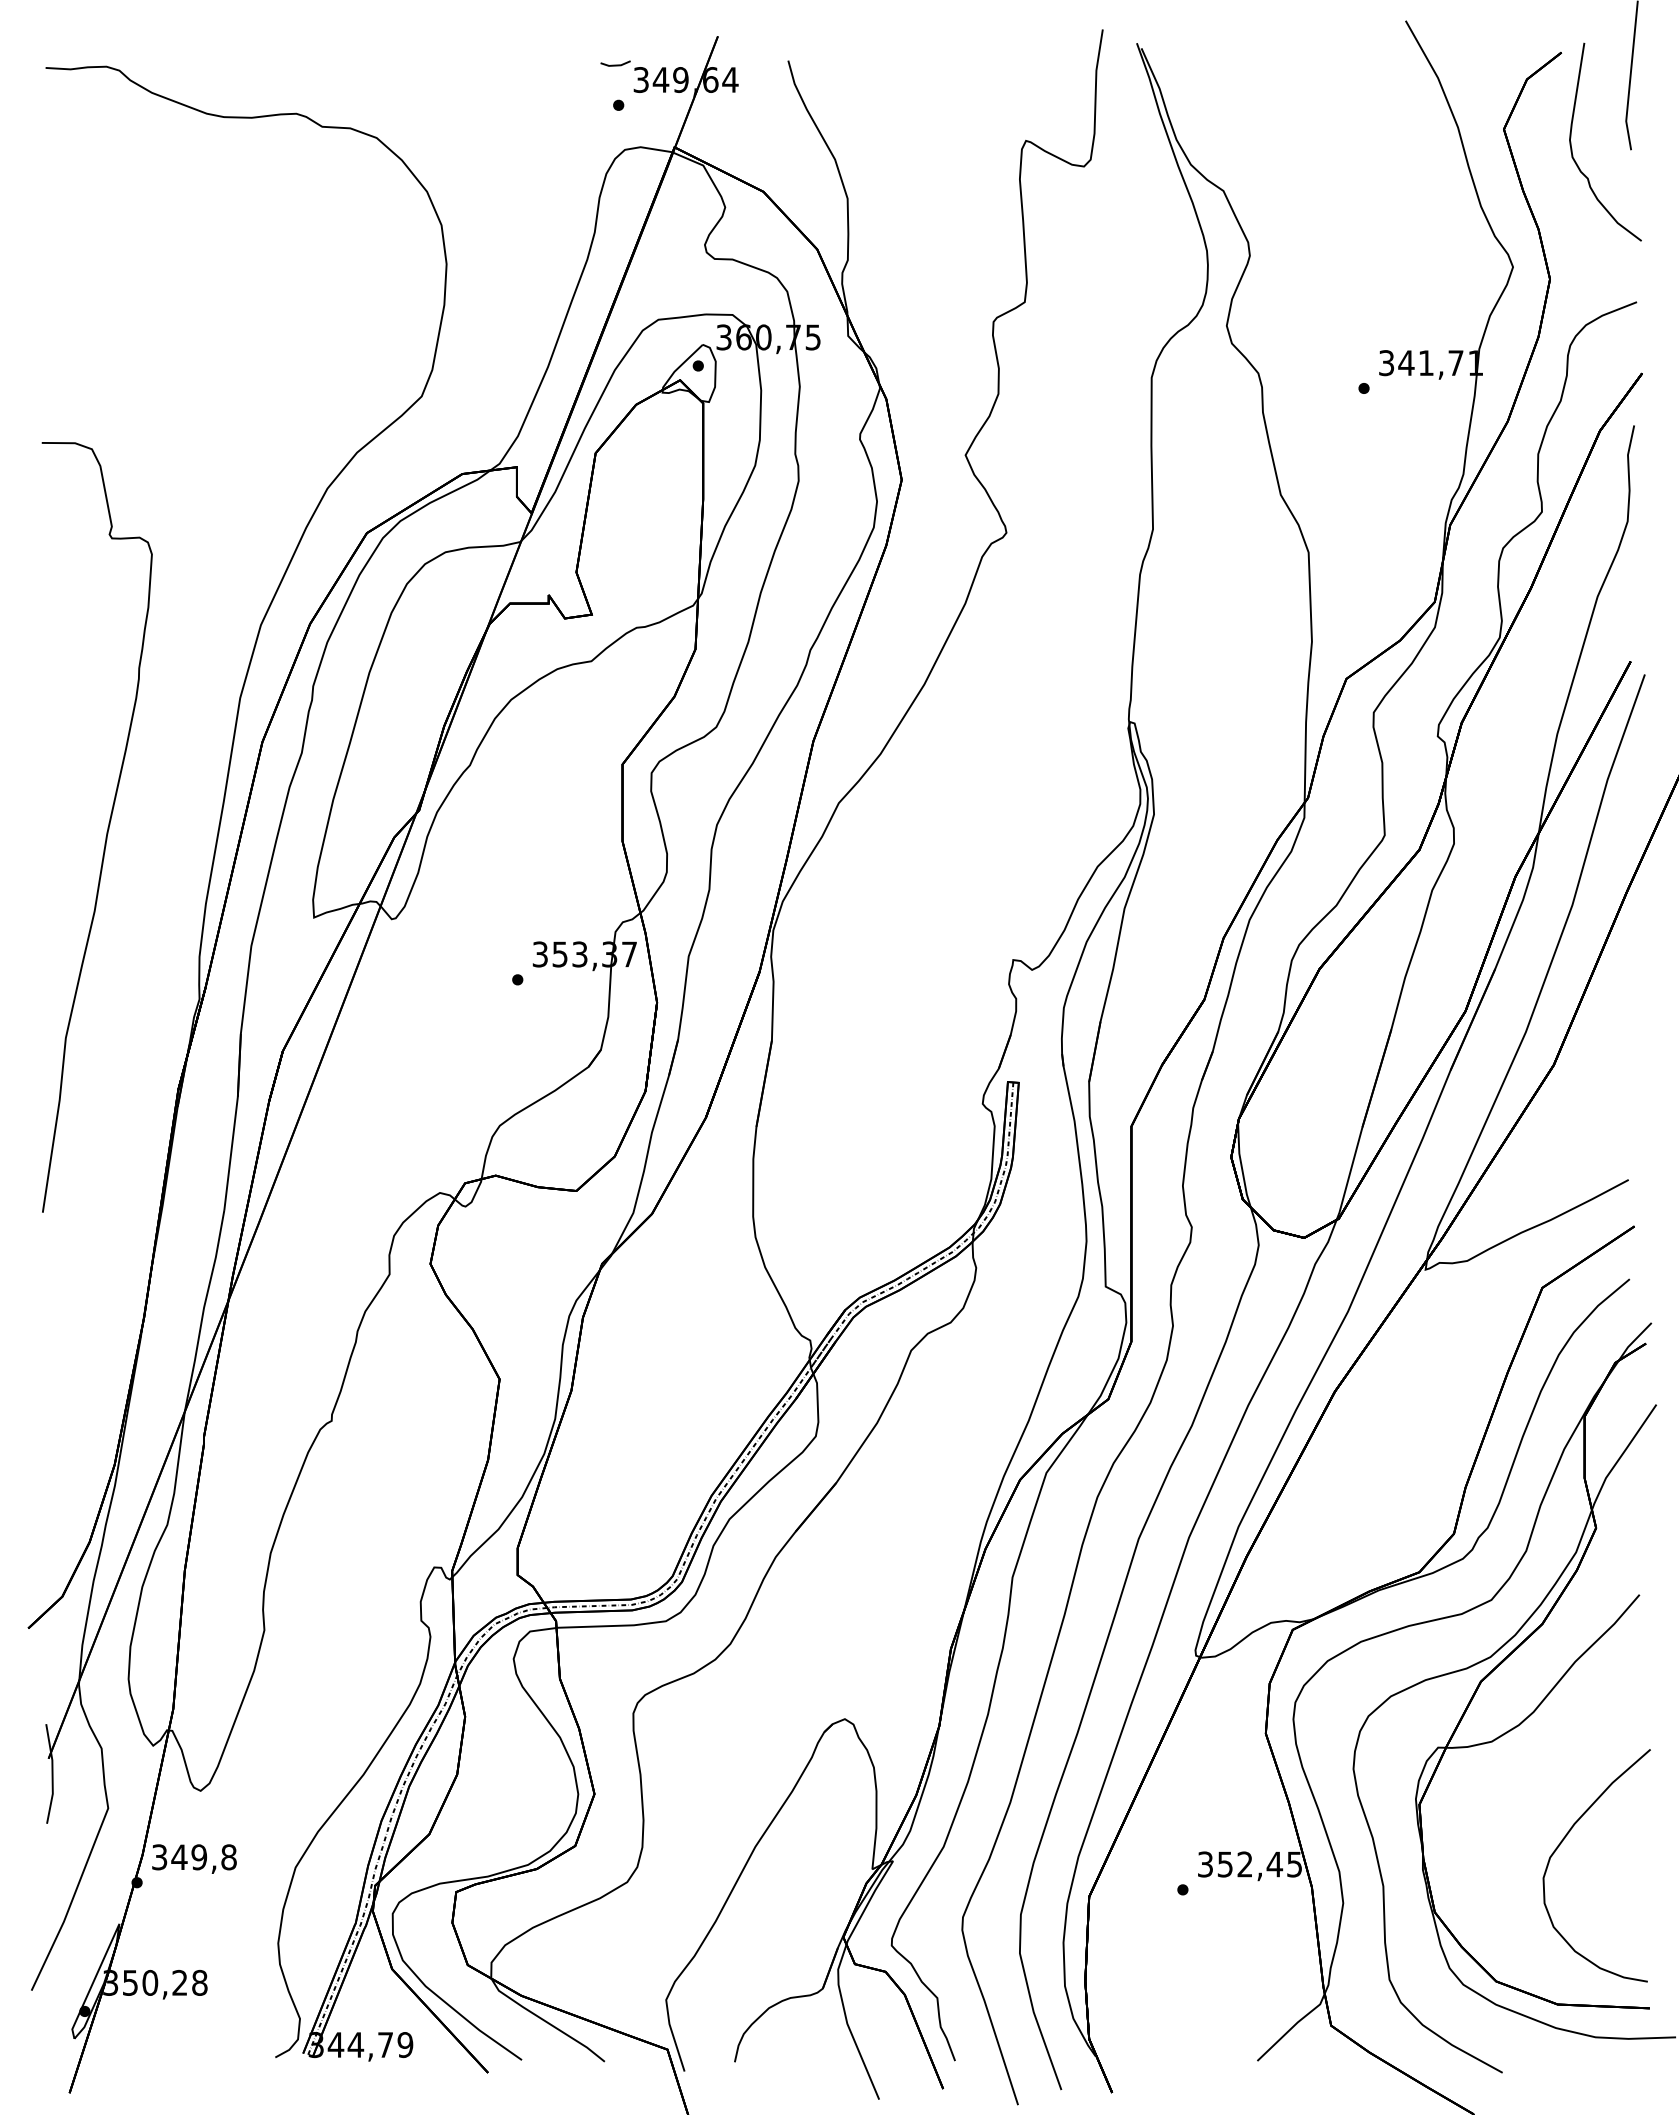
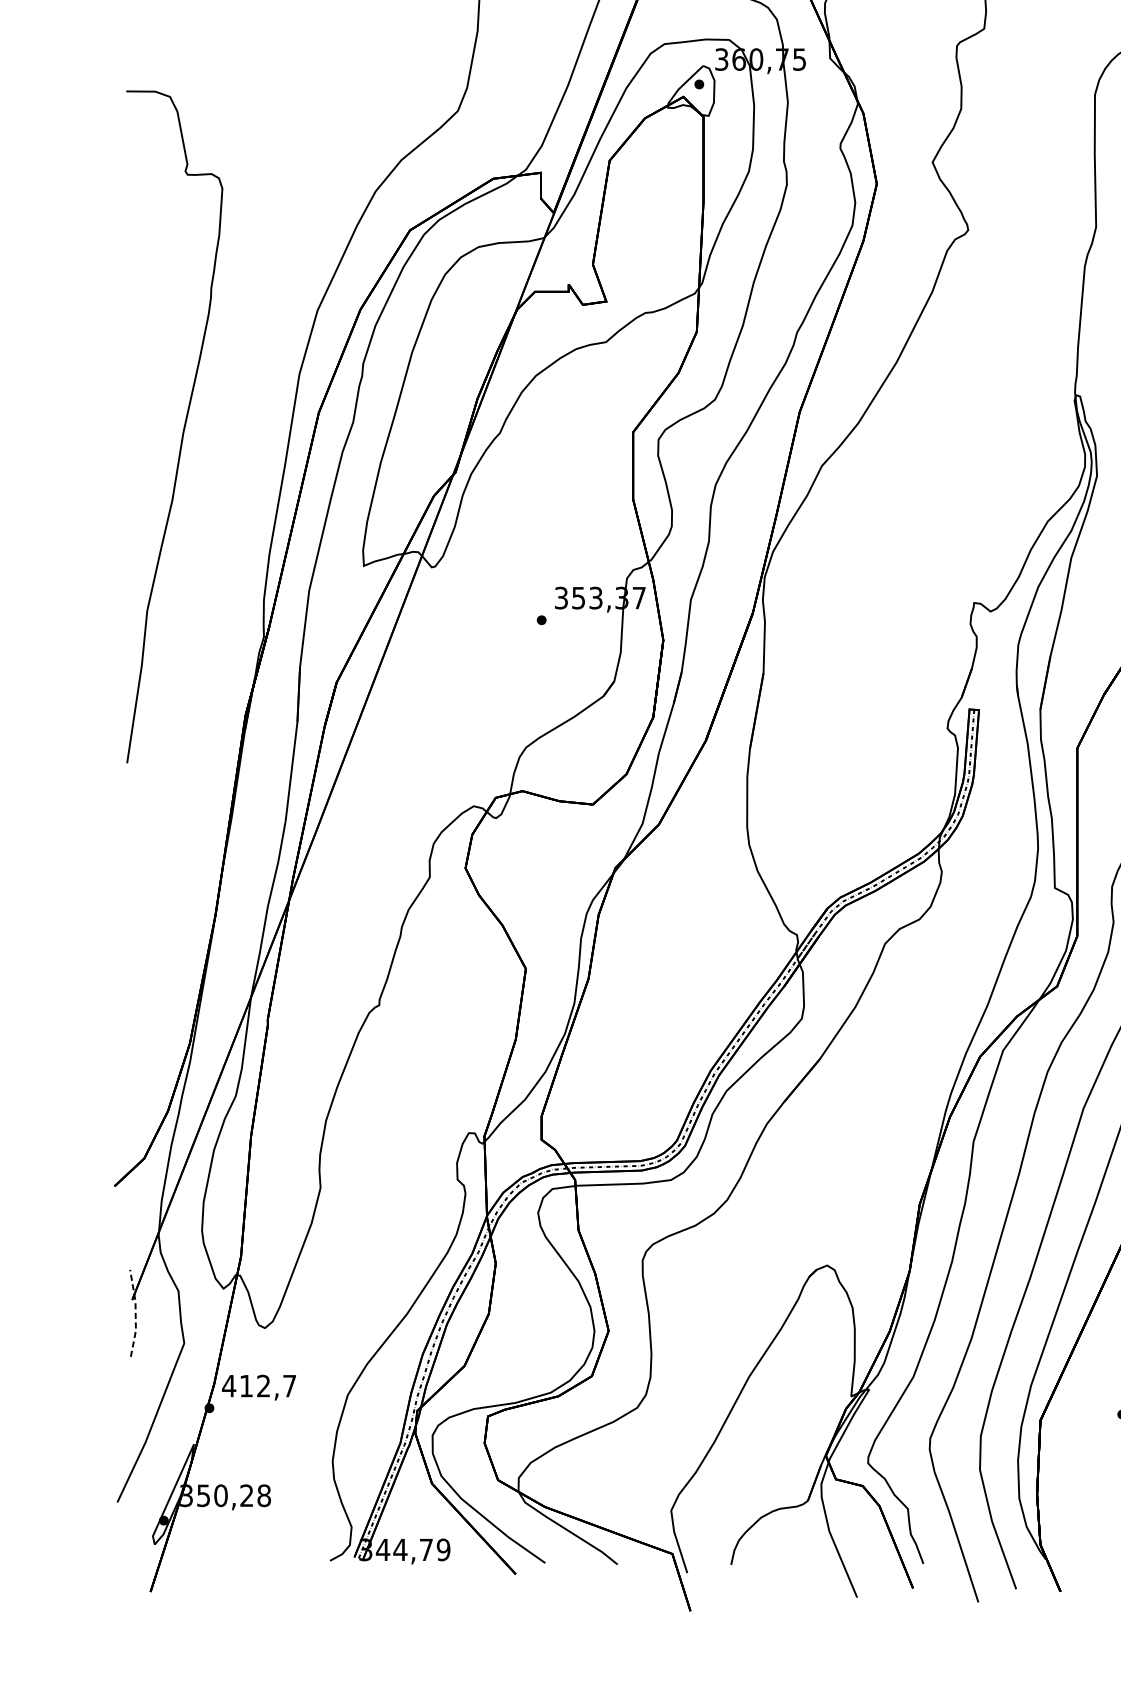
curve: (106, 831) -> (182, 430), moved
line: (52, 1774) -> (135, 1313), solid -> dashed
text: (193, 1857) -> (258, 1386), 349,8 -> 412,7

